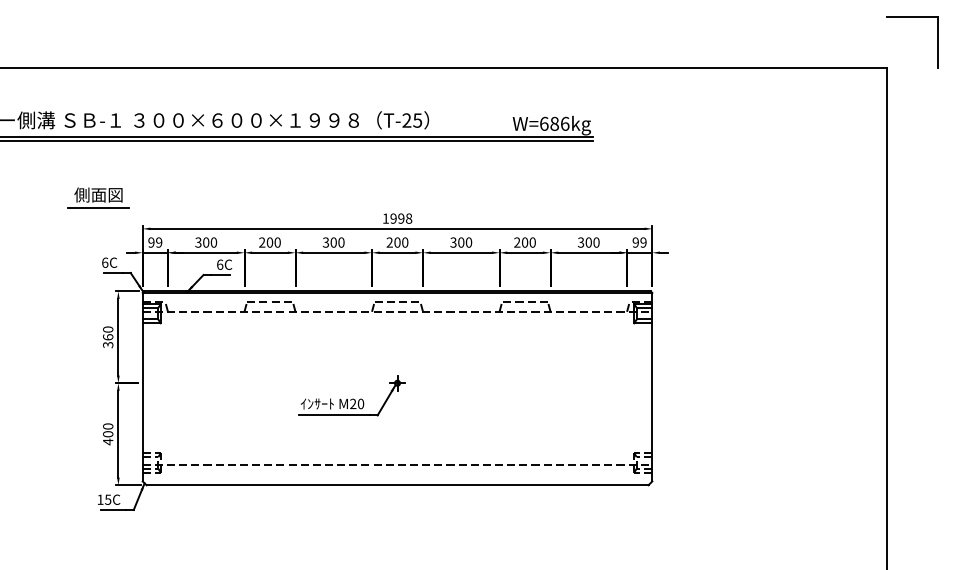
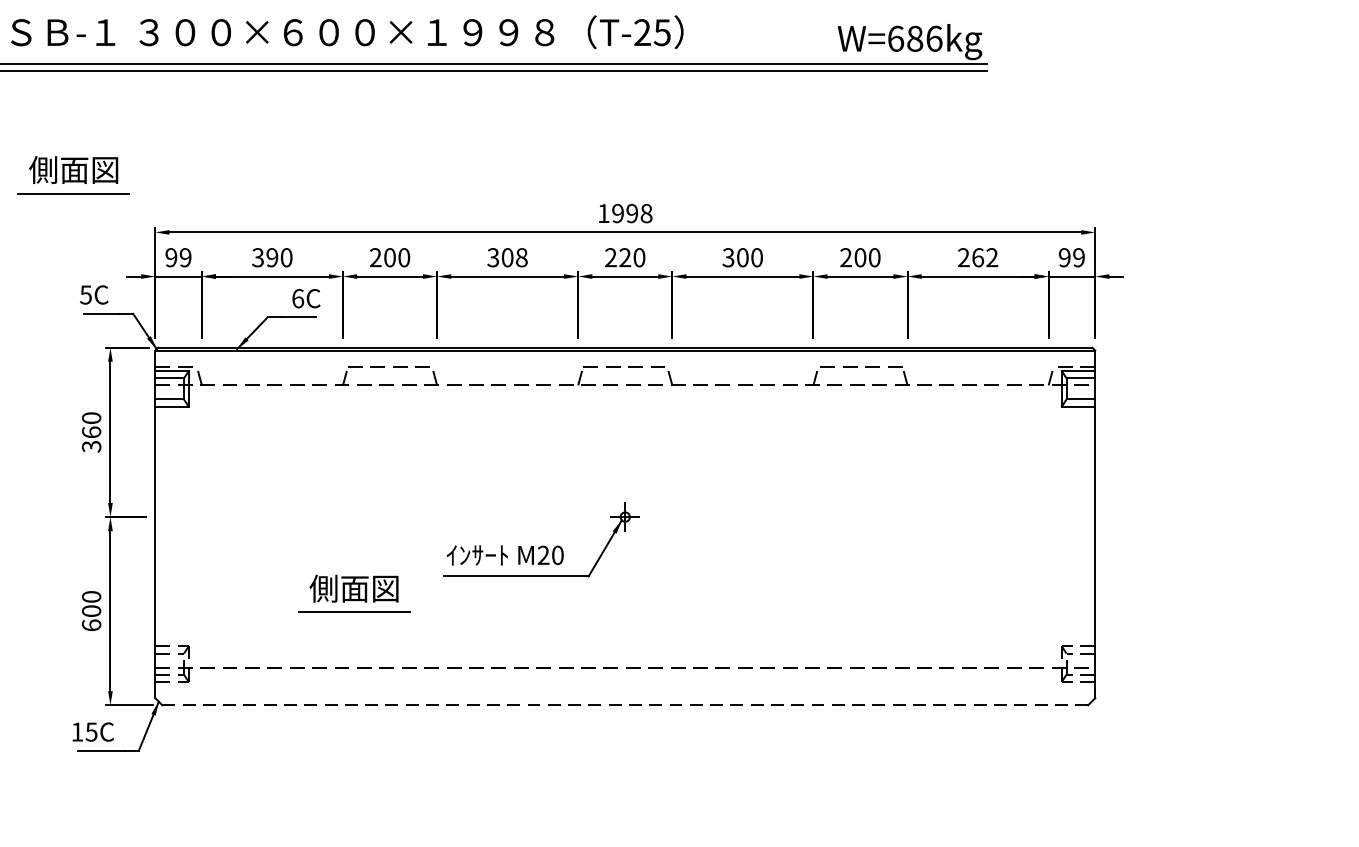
text: (206, 242) -> (272, 257), 300 -> 390
text: (341, 242) -> (521, 257), 300 -> 308
text: (397, 242) -> (625, 257), 200 -> 220
text: (588, 242) -> (977, 257), 300 -> 262
text: (105, 262) -> (86, 294), 6C -> 5C
part: (250, 424) -> (354, 593), added
text: (108, 442) -> (92, 626), 400 -> 600
line: (397, 485) -> (625, 705), solid -> dashed

